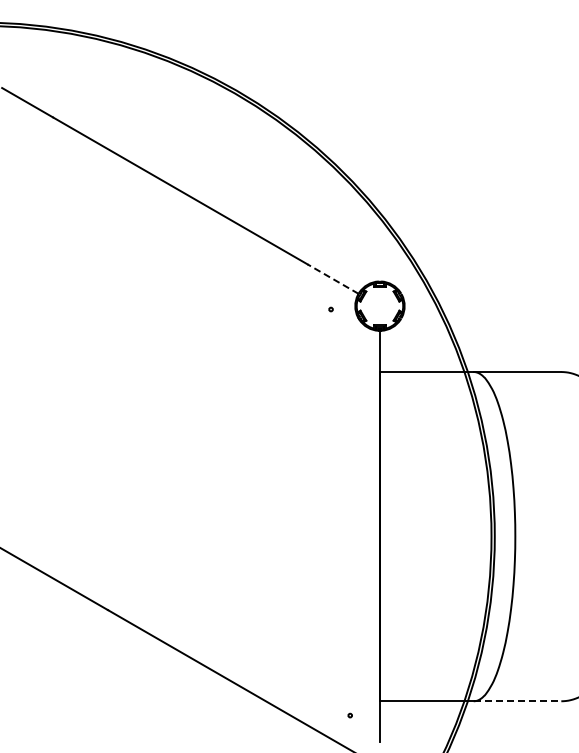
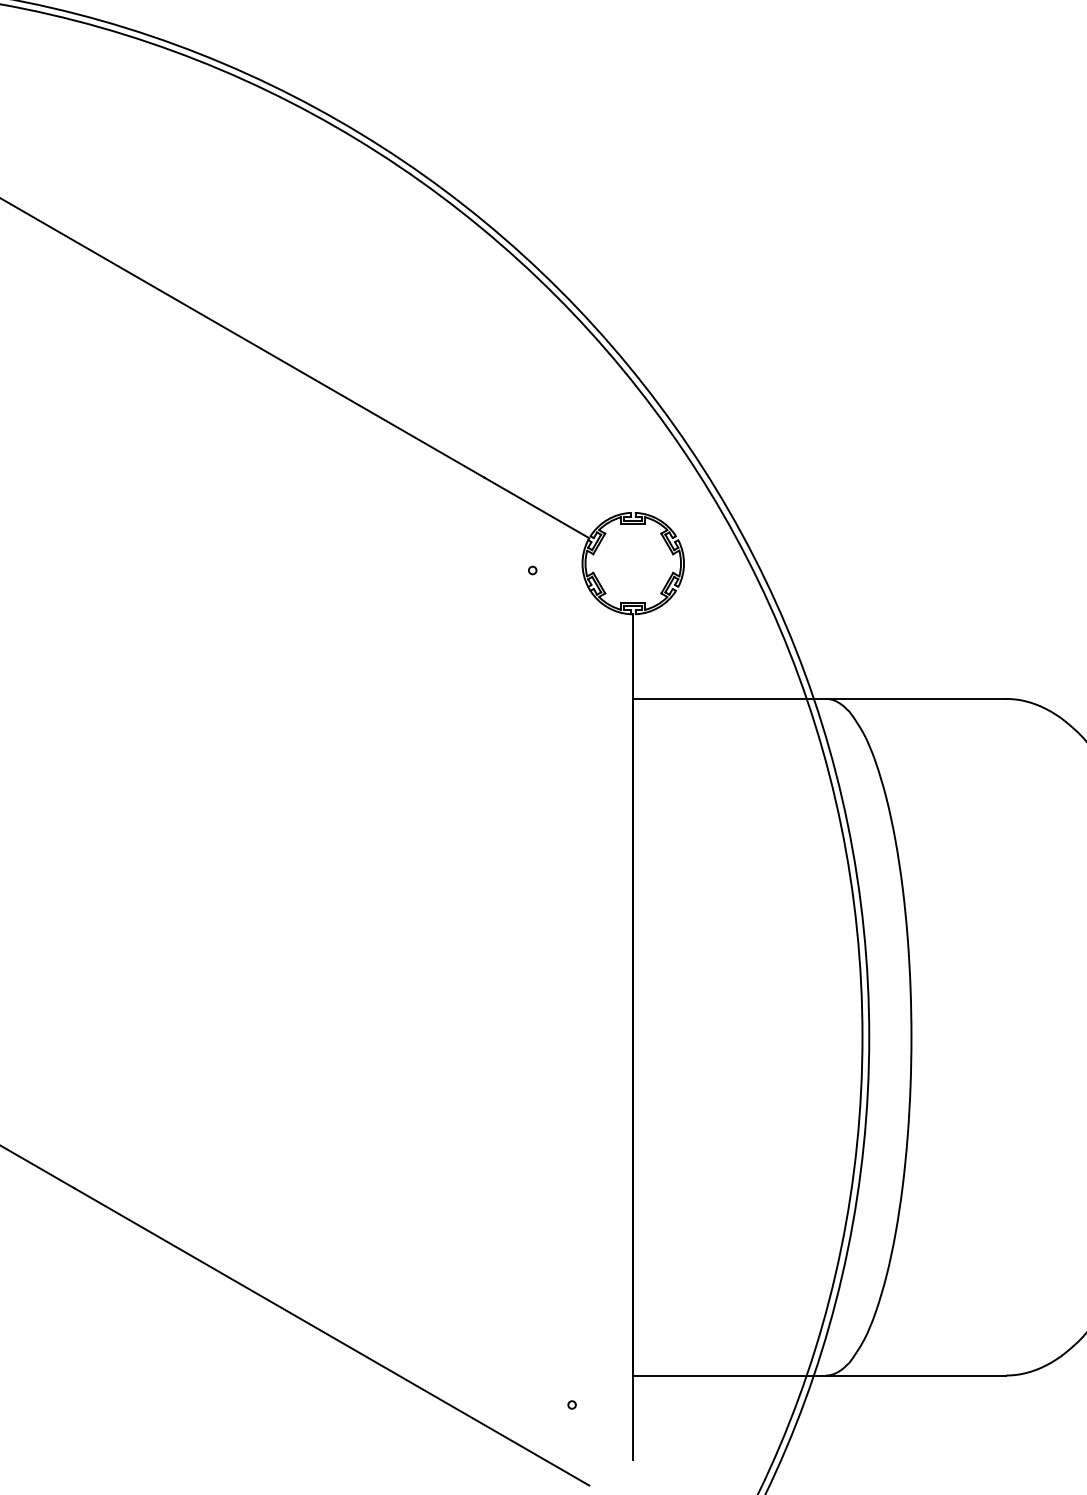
line: (332, 278) -> (535, 506), dashed -> solid
line: (517, 701) -> (915, 1376), dashed -> solid

